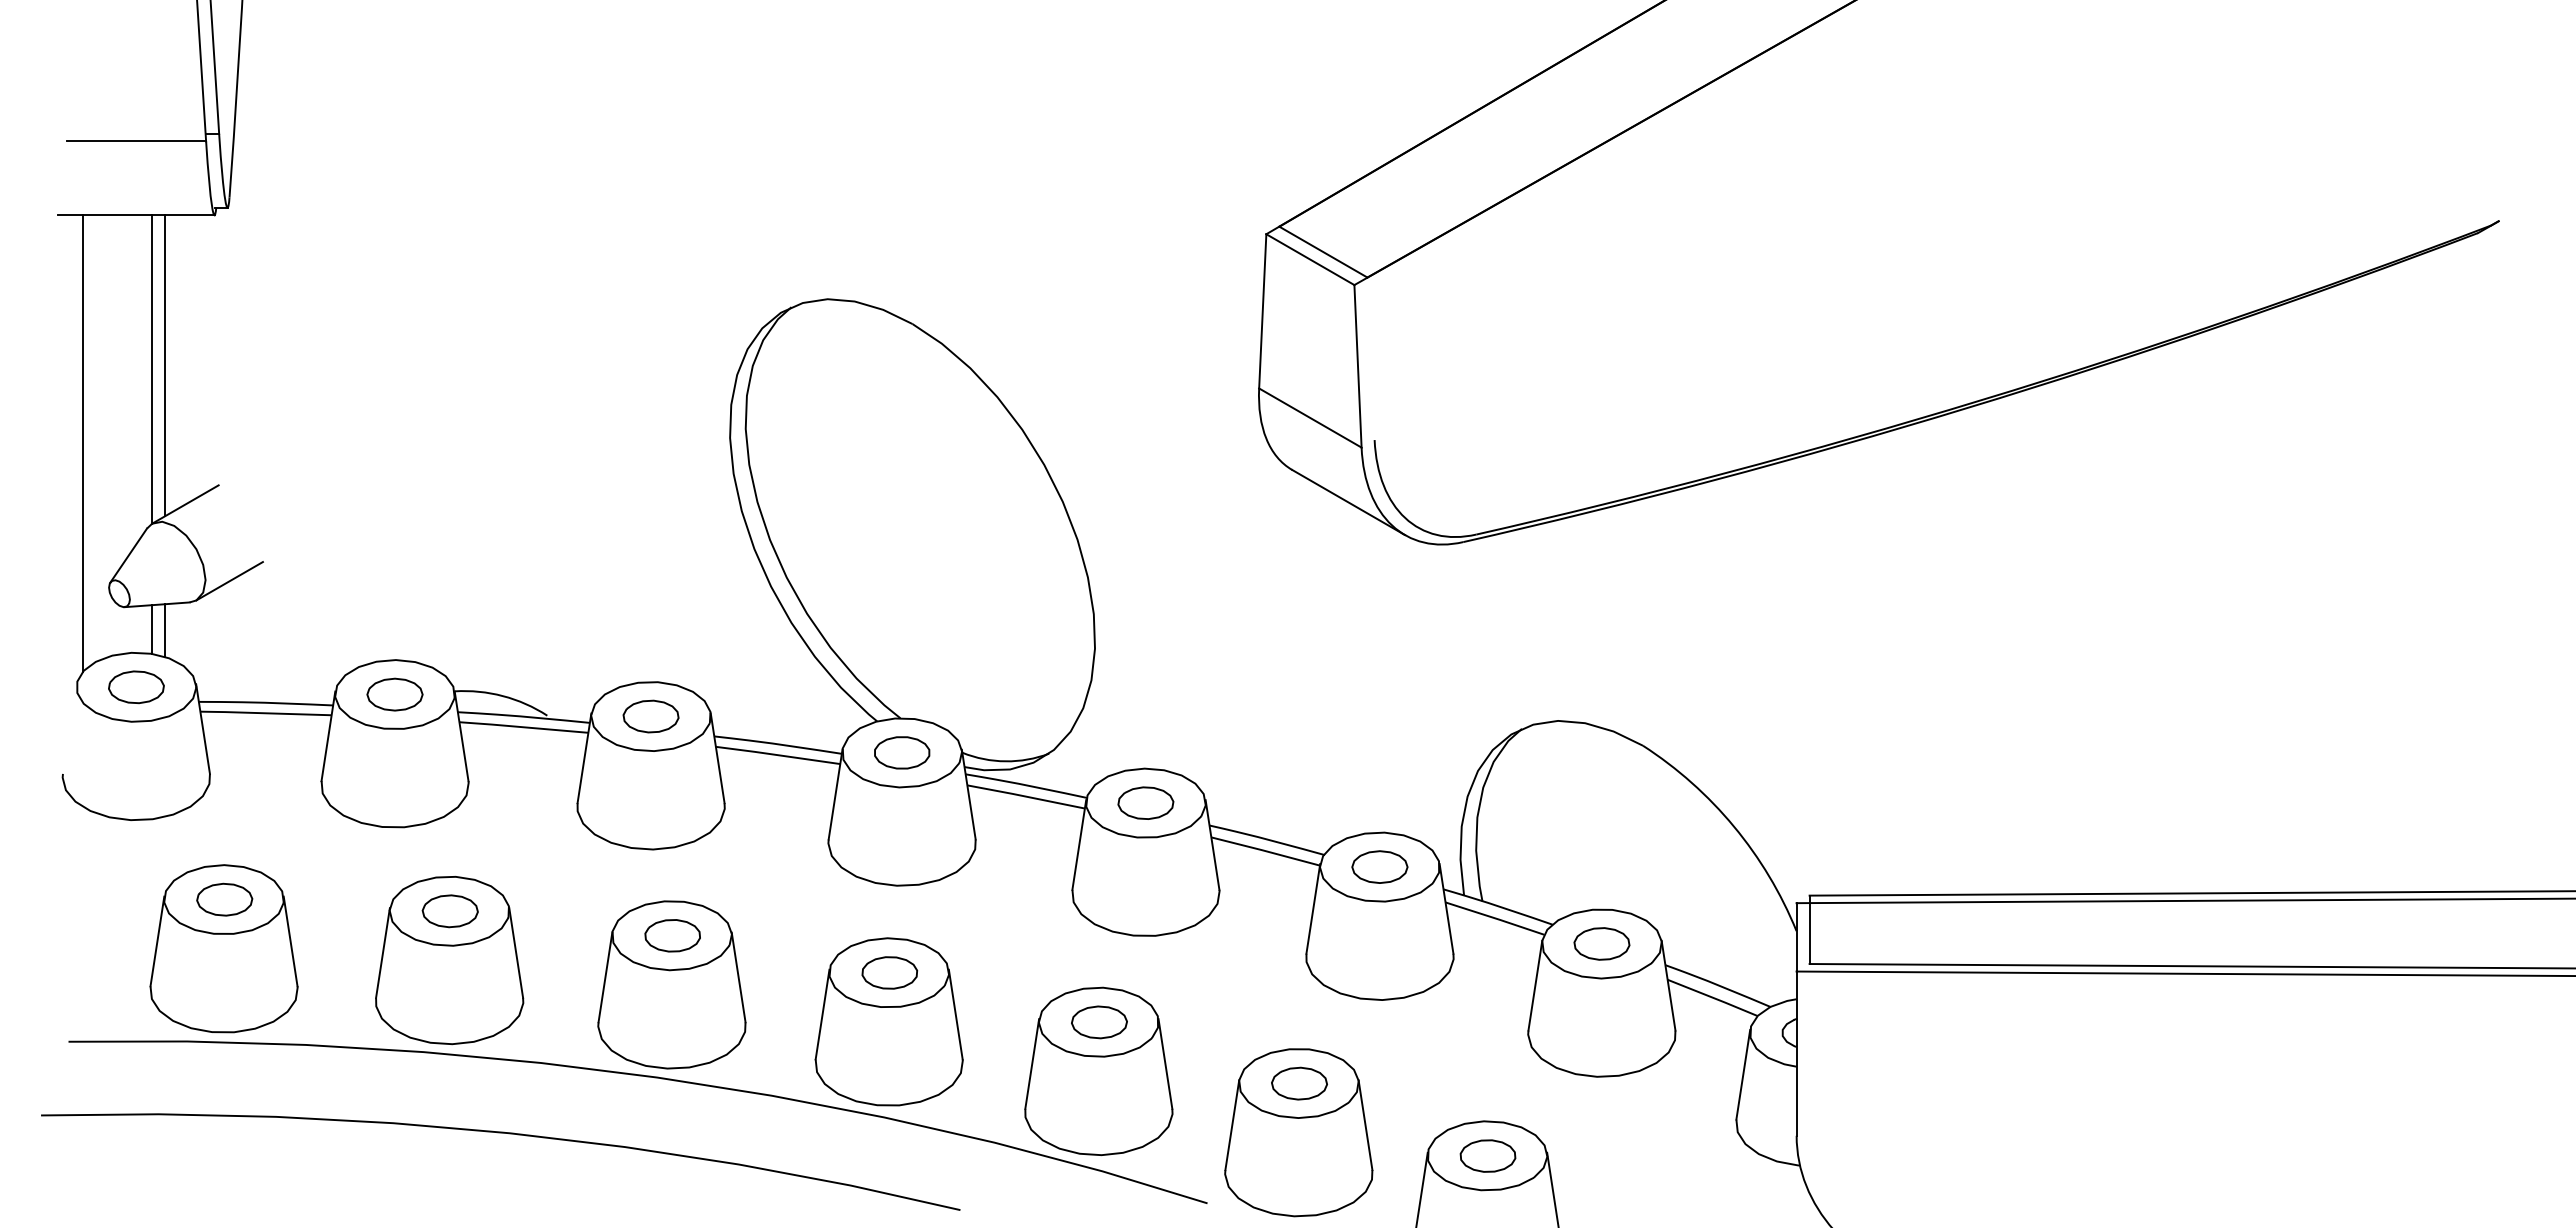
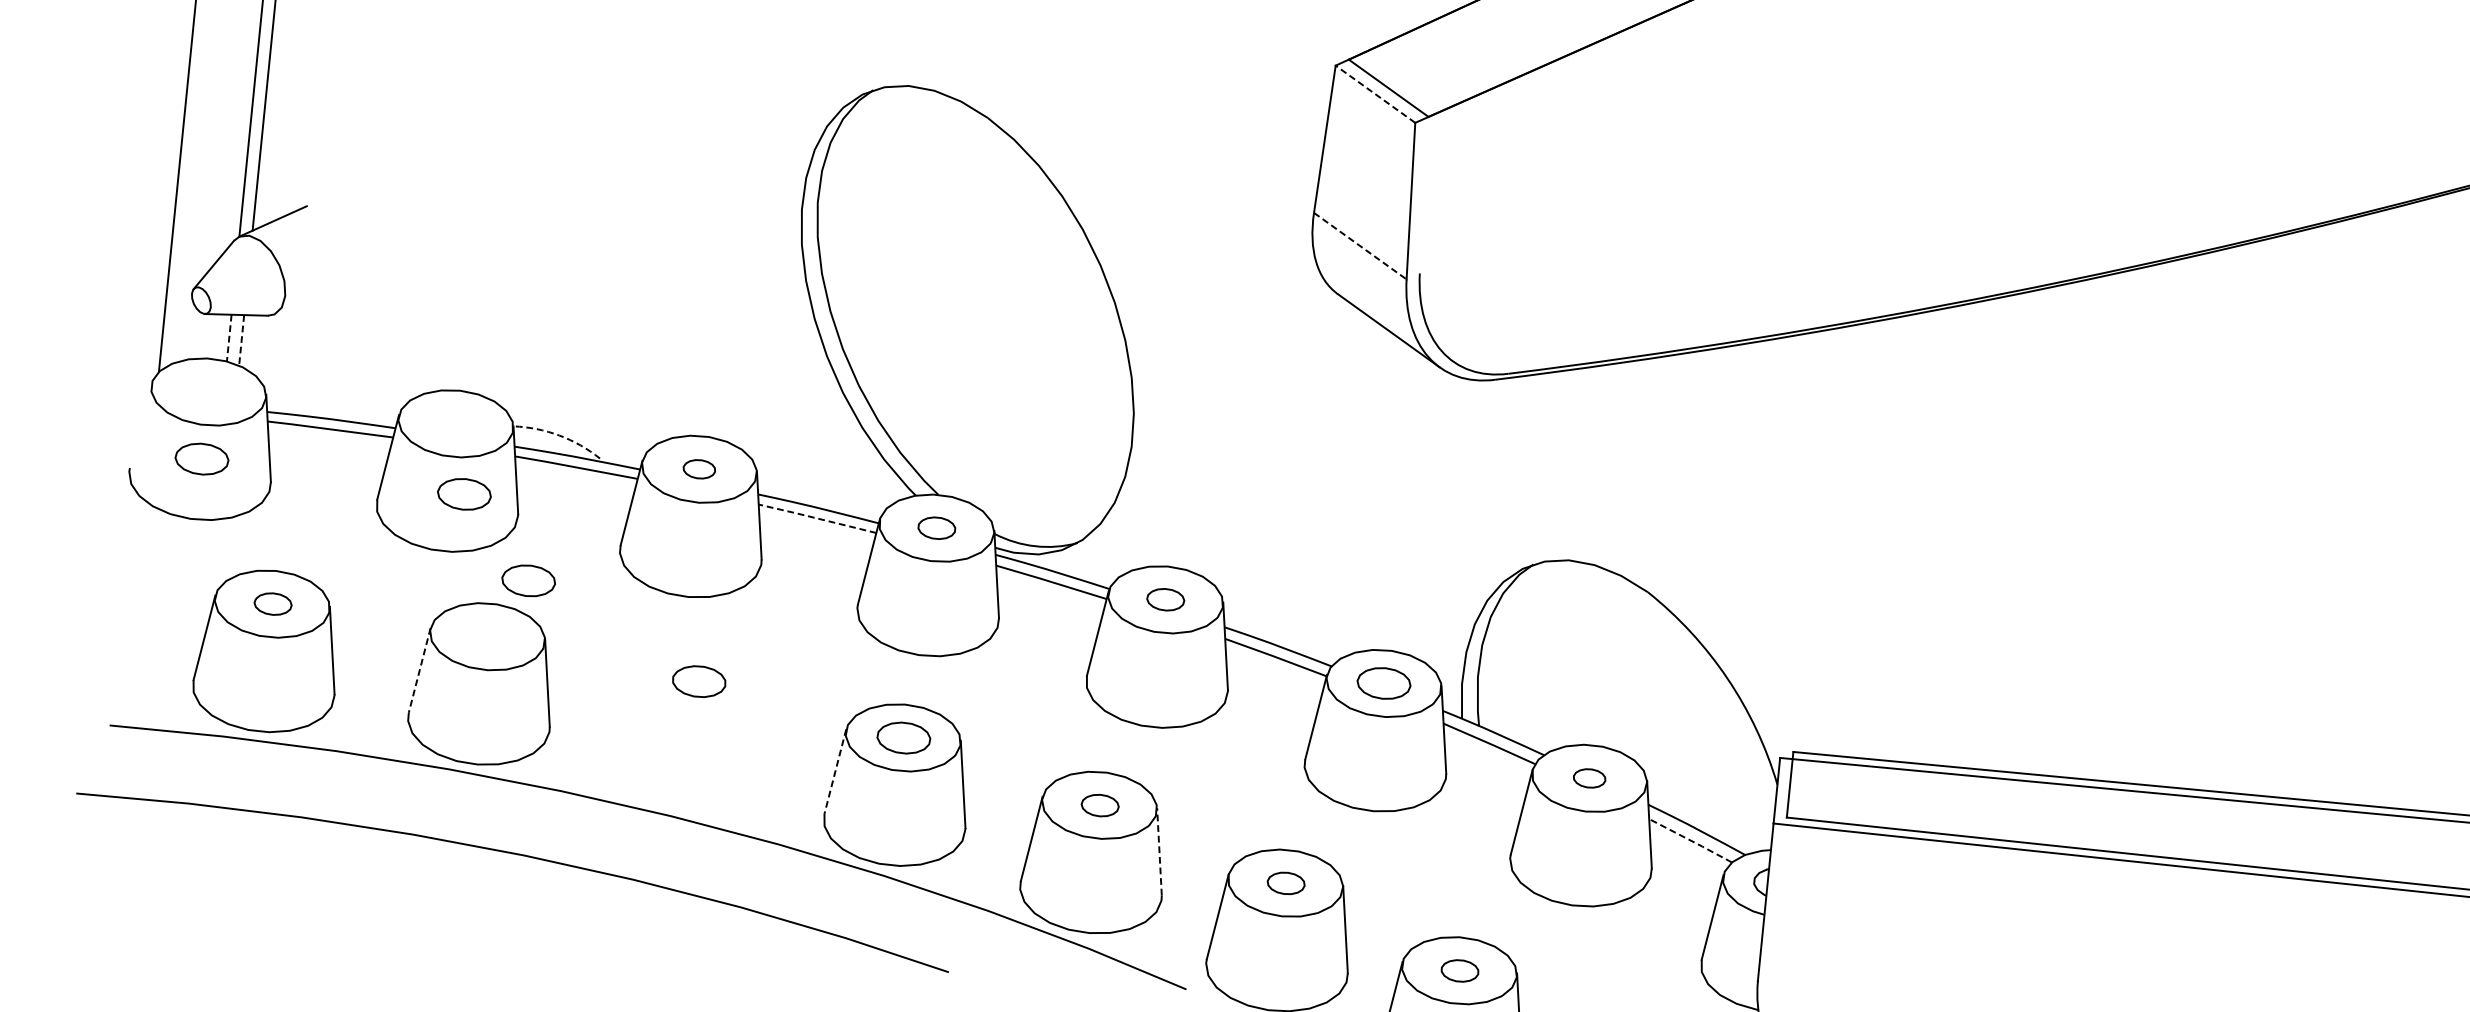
line: (1310, 259) -> (1375, 94), solid -> dashed
line: (1310, 418) -> (1360, 246), solid -> dashed
line: (229, 581) -> (308, 299), removed
line: (152, 630) -> (229, 339), solid -> dashed
line: (165, 631) -> (241, 341), solid -> dashed
part: (136, 687) -> (202, 459), moved
part: (394, 694) -> (463, 494), moved
arc: (502, 696) -> (558, 435), solid -> dashed
part: (650, 716) -> (698, 469), size x0.6
part: (902, 752) -> (937, 527), size x0.7
line: (776, 755) -> (816, 518), solid -> dashed
part: (1145, 802) -> (1165, 599), size x0.7
part: (224, 899) -> (272, 603), size x0.7
part: (449, 911) -> (527, 580), moved
part: (1601, 943) -> (1589, 777), size x0.6
line: (382, 953) -> (419, 670), solid -> dashed
part: (671, 984) -> (693, 728), removed
line: (1712, 997) -> (1690, 840), solid -> dashed
line: (822, 1015) -> (835, 772), solid -> dashed
part: (1099, 1022) -> (1100, 805), size x0.7
line: (1165, 1063) -> (1159, 851), solid -> dashed
part: (1299, 1083) -> (1286, 883), size x0.7
part: (1487, 1155) -> (1459, 970), size x0.7

